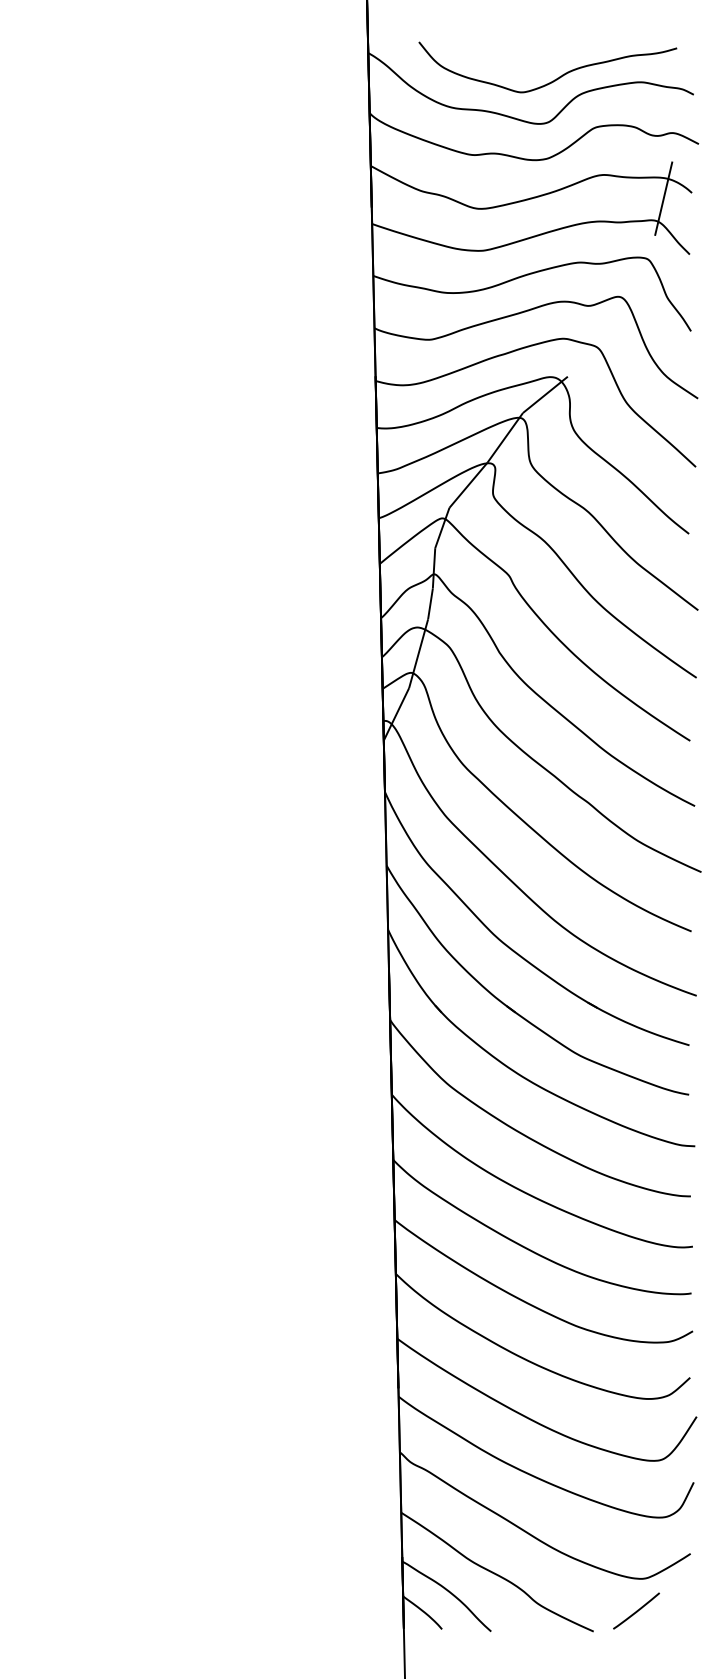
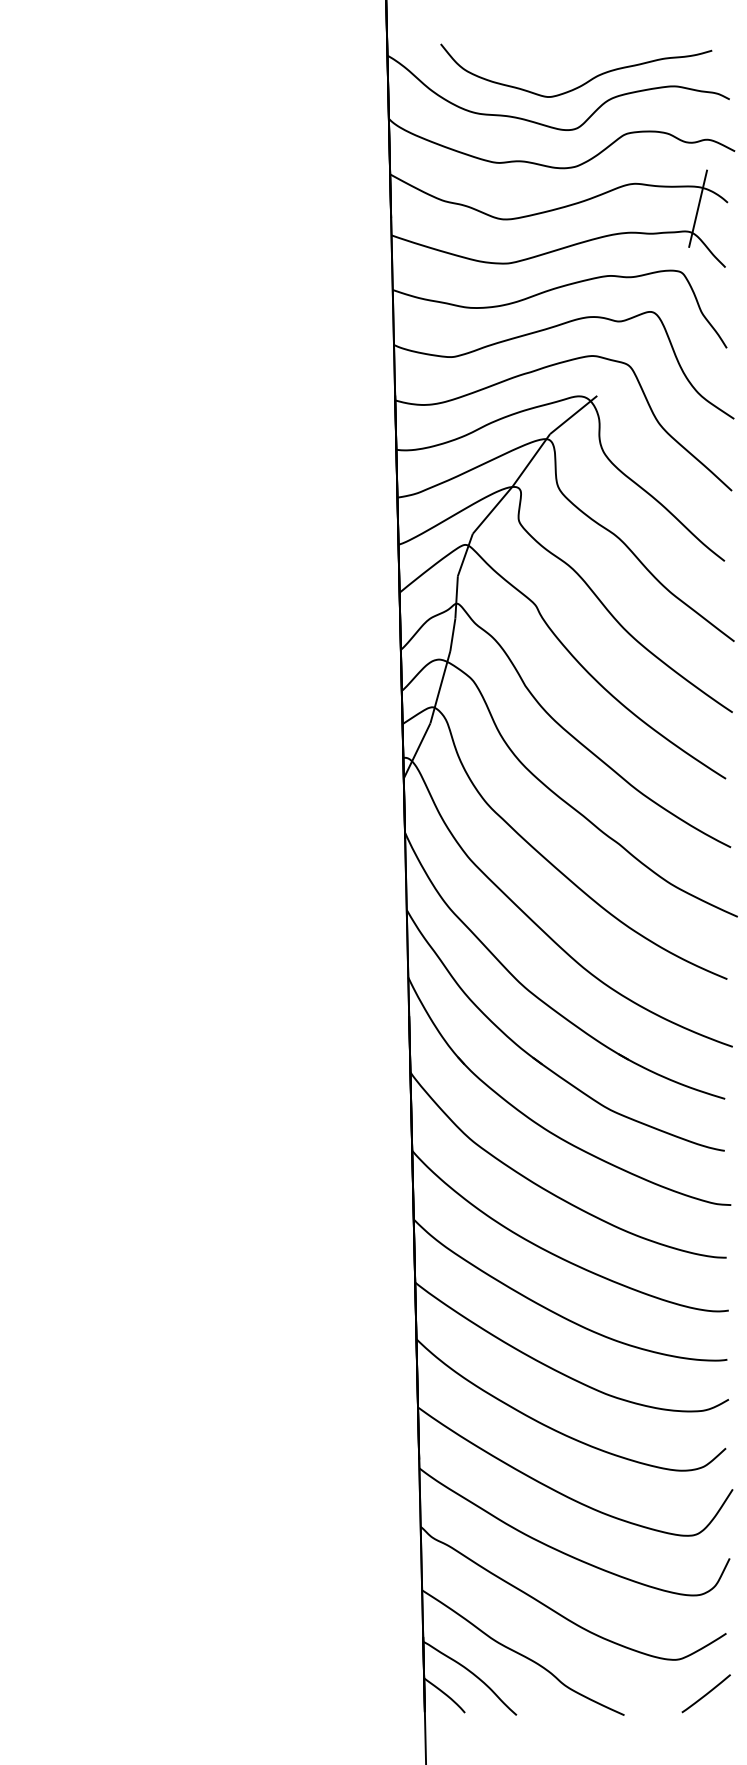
line: (636, 1610) -> (706, 1693), moved

